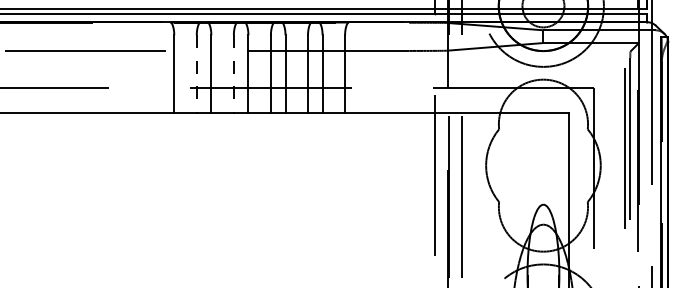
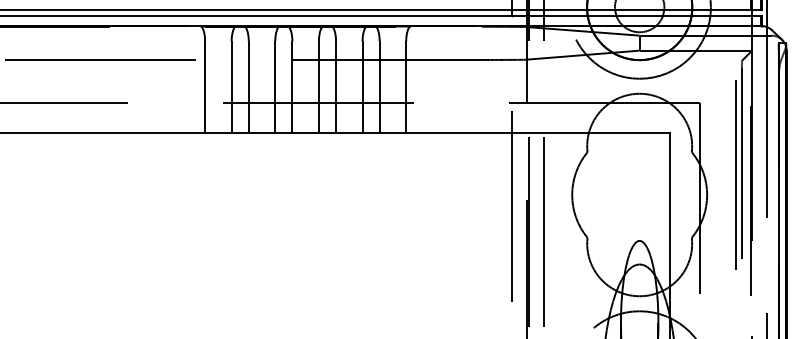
line: (196, 74) -> (231, 87), dashed -> solid
line: (233, 74) -> (274, 87), dashed -> solid

